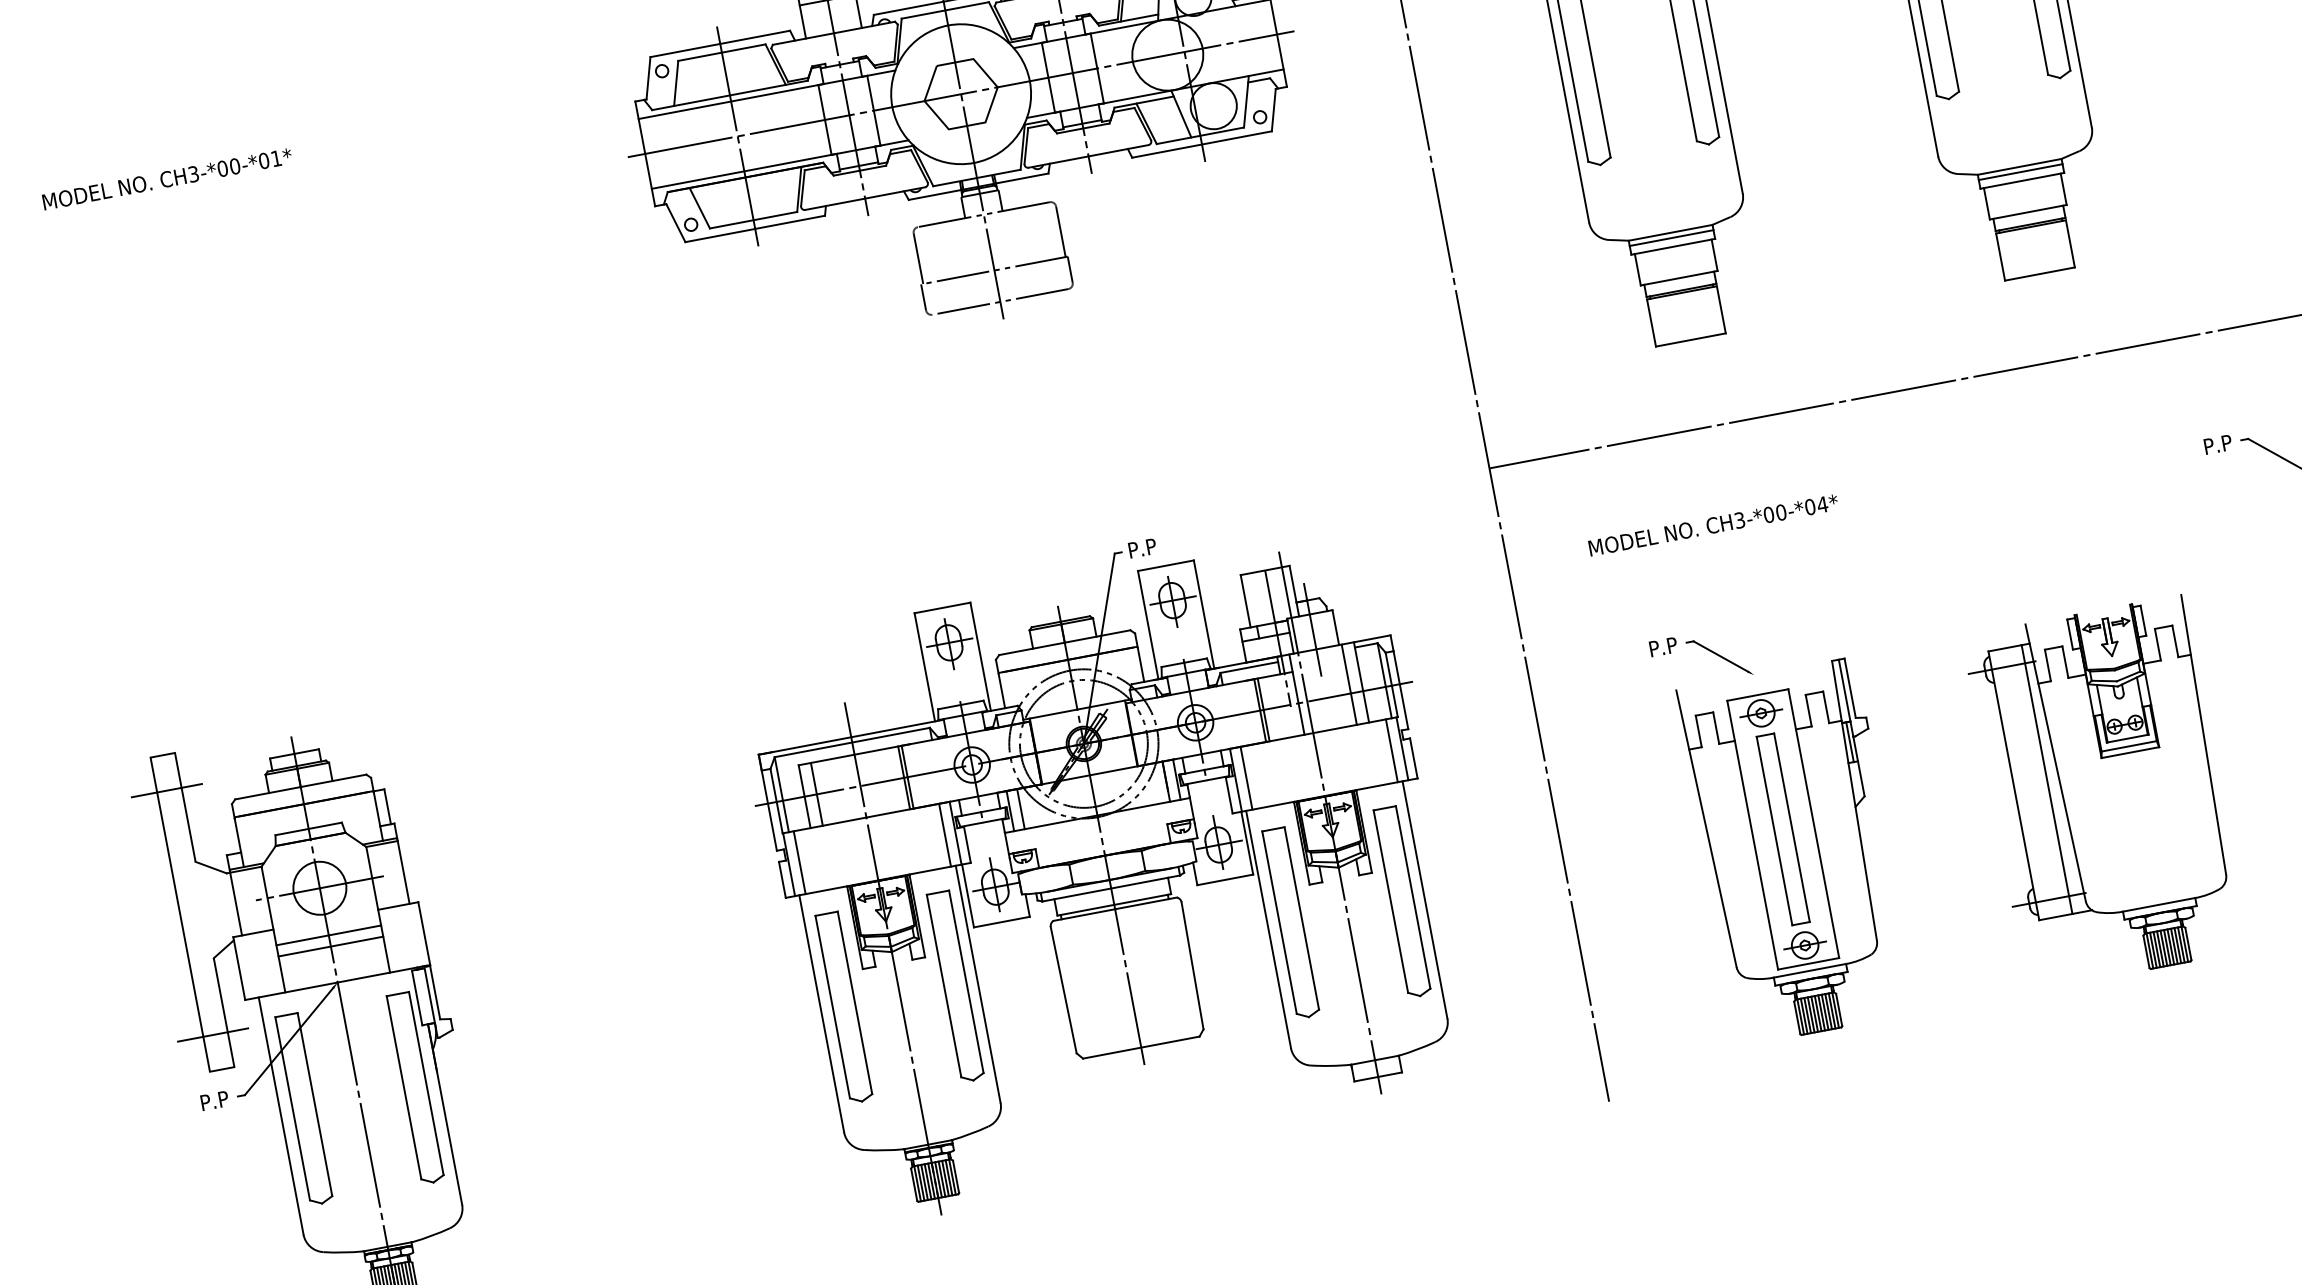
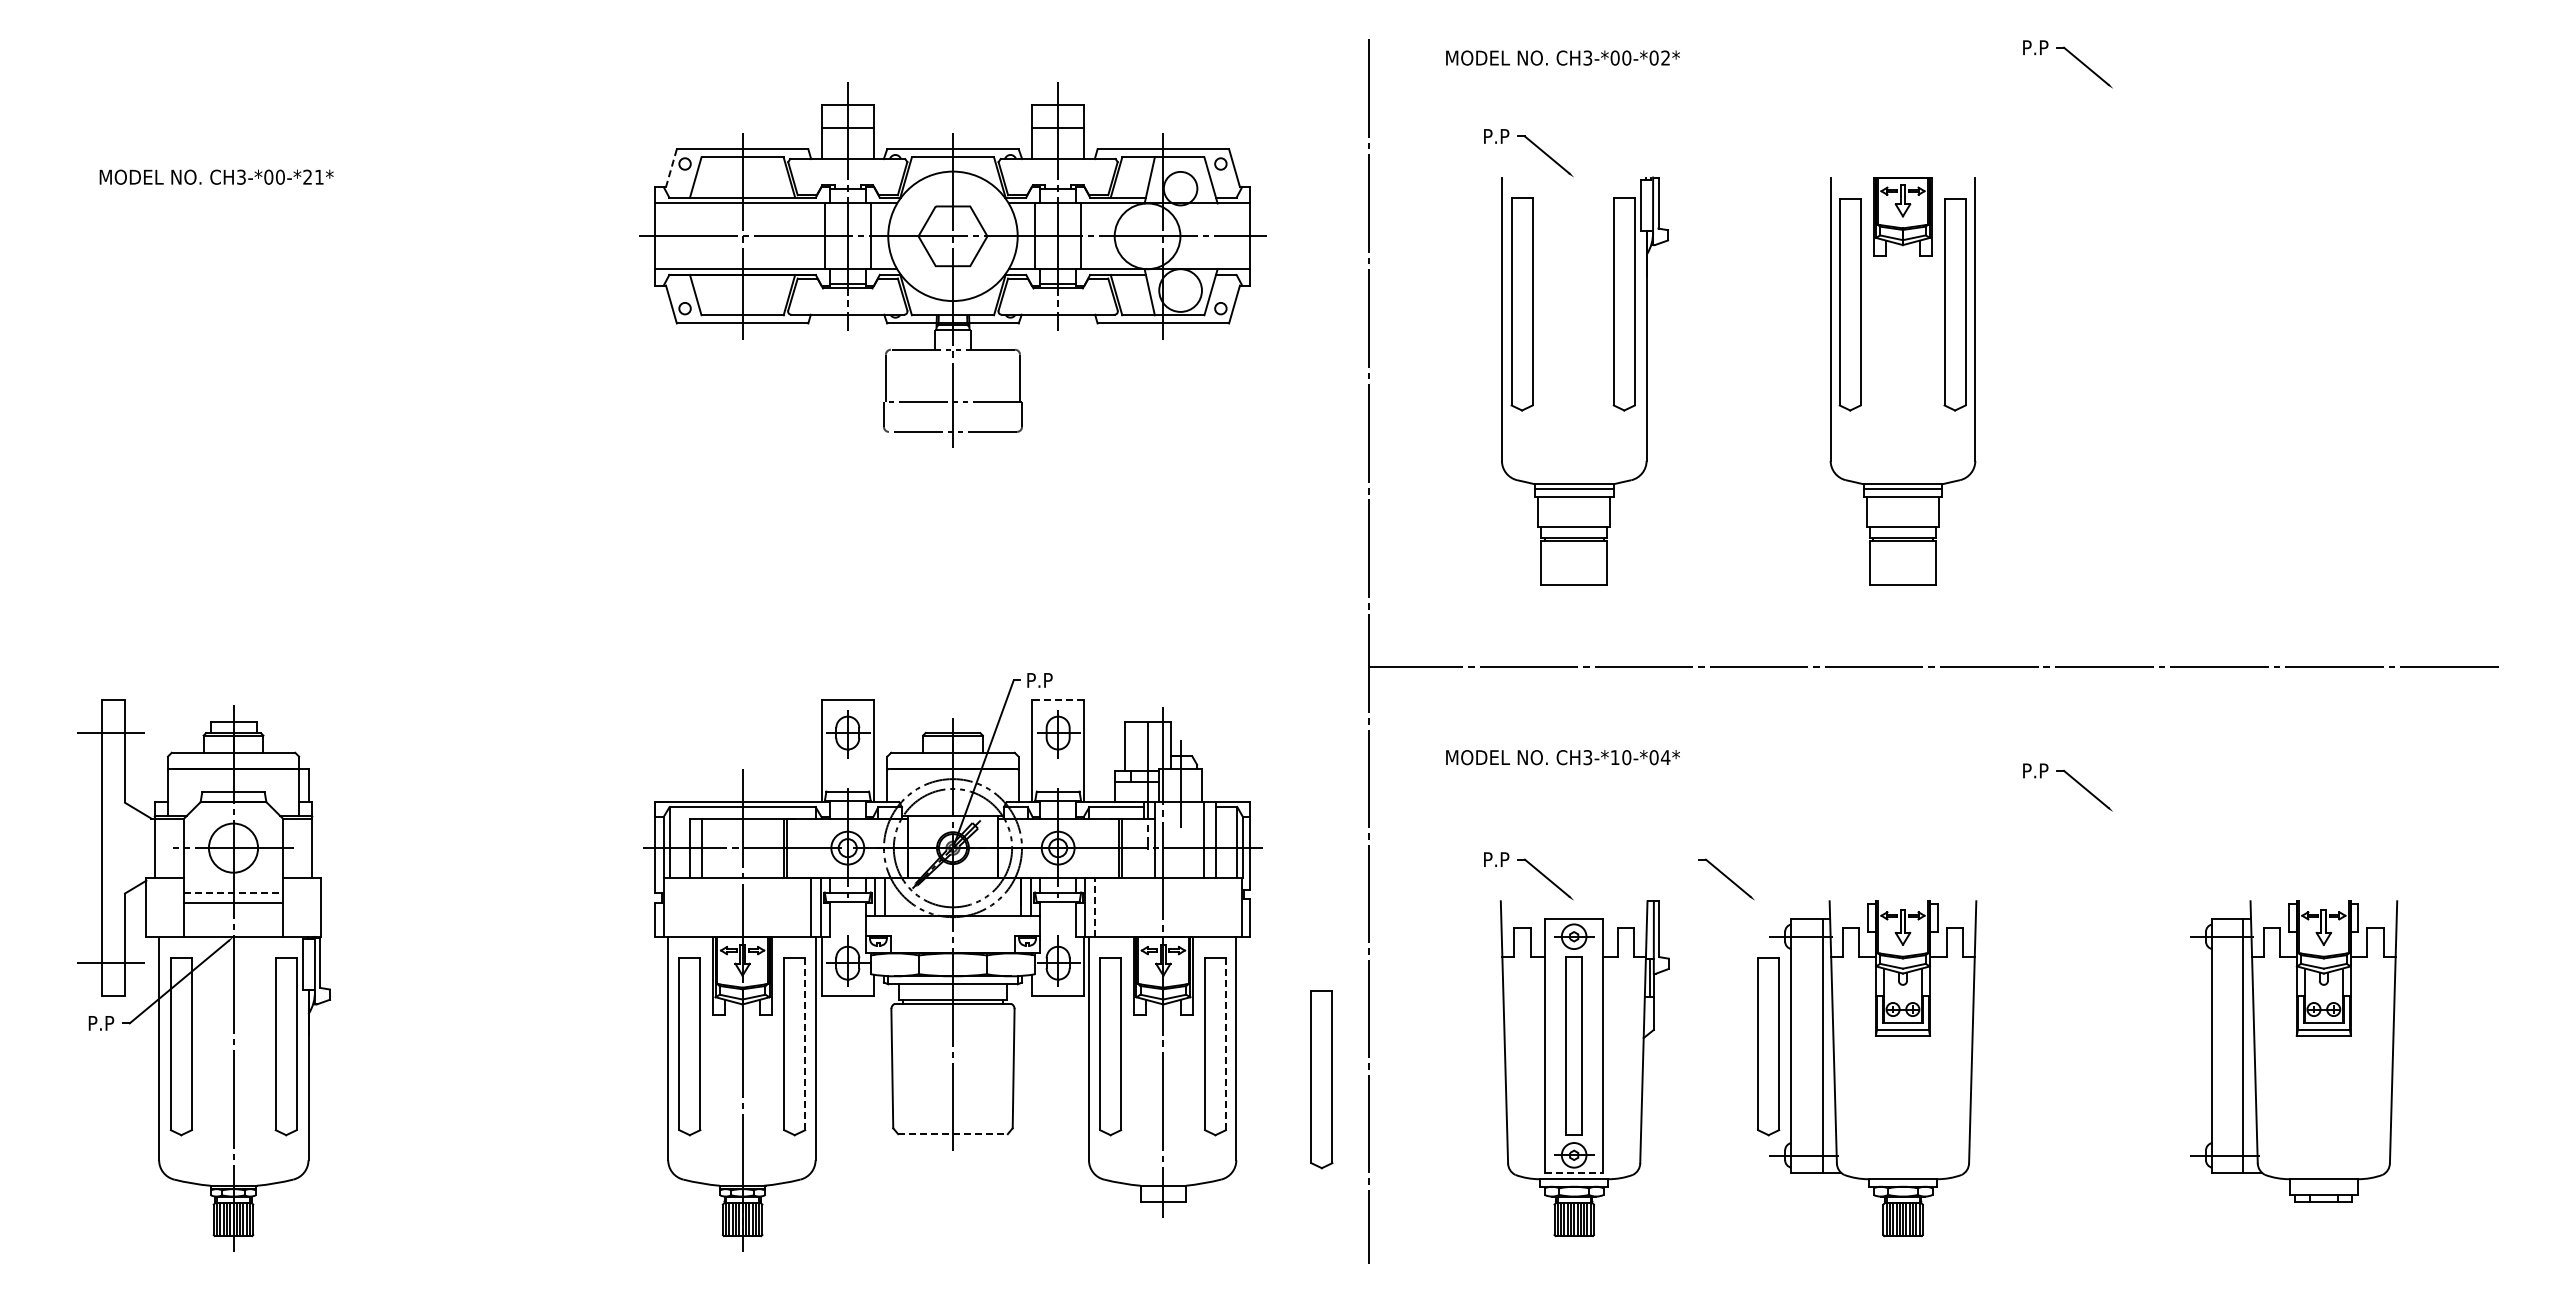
line: (648, 78) -> (671, 168), solid -> dashed
text: (263, 160) -> (307, 176), CH3-*00-*01* -> CH3-*00-*21*
text: (1768, 514) -> (1614, 757), CH3-*00-*04* -> CH3-*10-*04*
line: (1165, 566) -> (1057, 700), solid -> dashed
part: (1911, 622) -> (1726, 879), added
line: (1391, 749) -> (1231, 906), removed
line: (1246, 778) -> (1094, 907), solid -> dashed
part: (1989, 790) -> (1768, 1046), added
line: (799, 861) -> (674, 906), removed
line: (1412, 897) -> (1225, 1044), solid -> dashed
part: (1521, 915) -> (1321, 1079), added
line: (329, 935) -> (234, 892), solid -> dashed
line: (1808, 963) -> (1574, 1172), solid -> dashed
line: (966, 982) -> (805, 1044), solid -> dashed
line: (1141, 1047) -> (953, 1134), solid -> dashed

